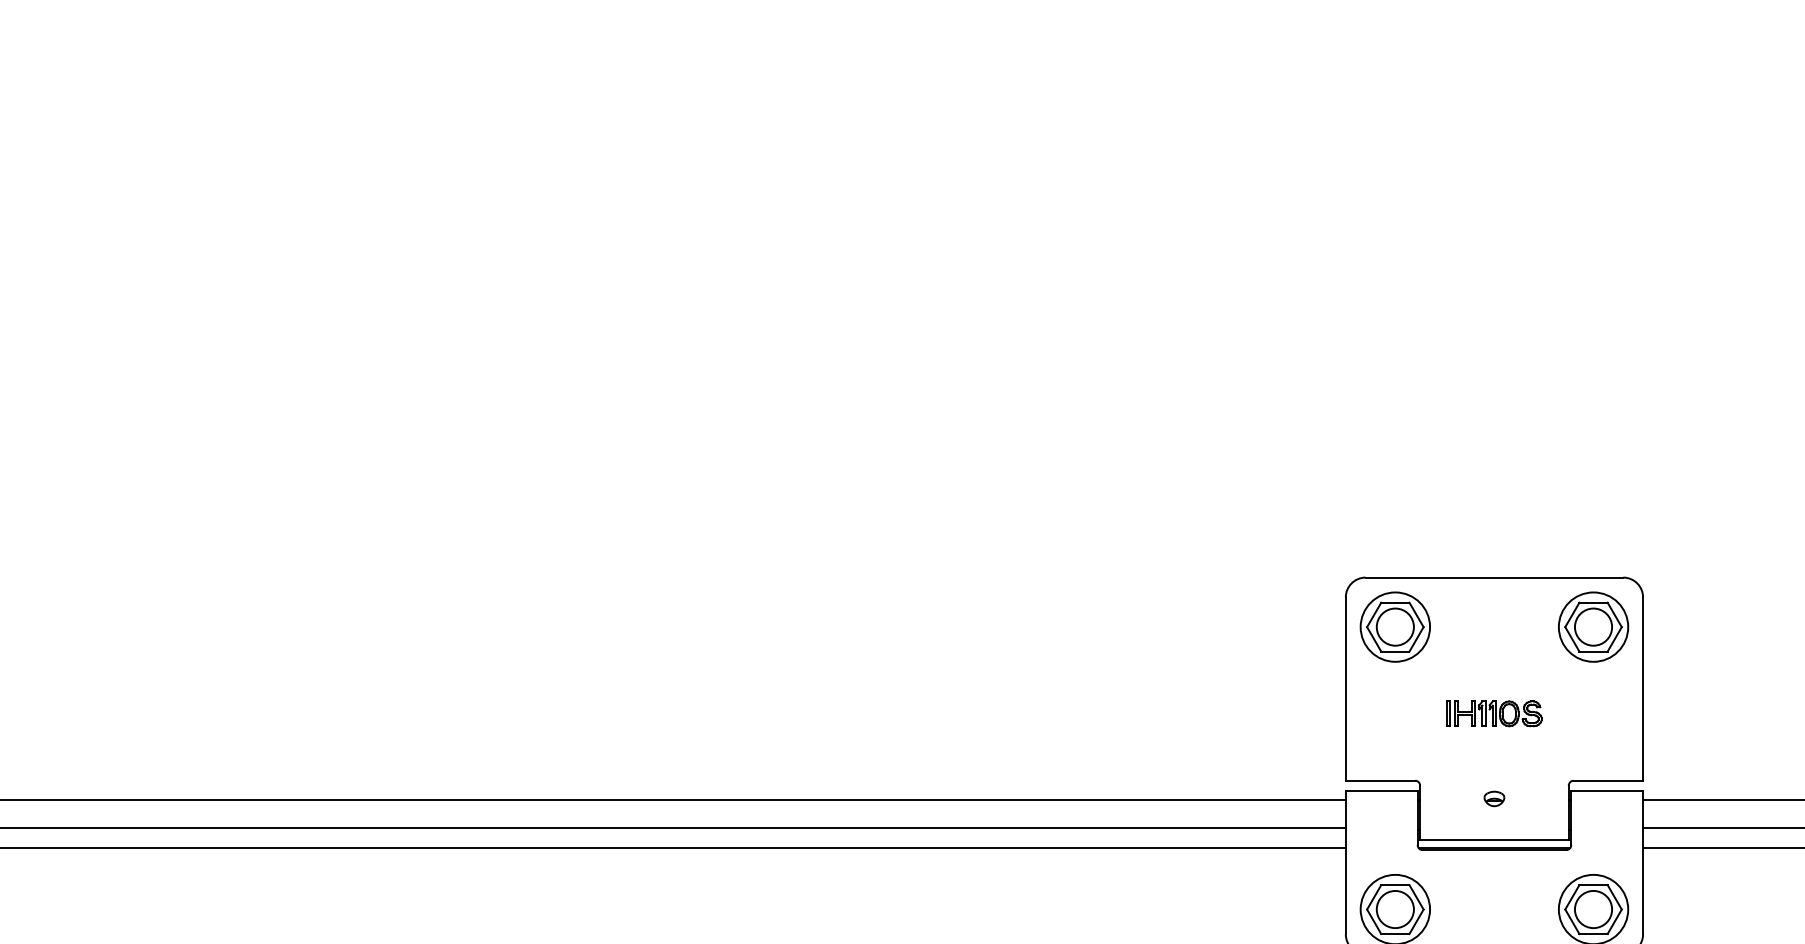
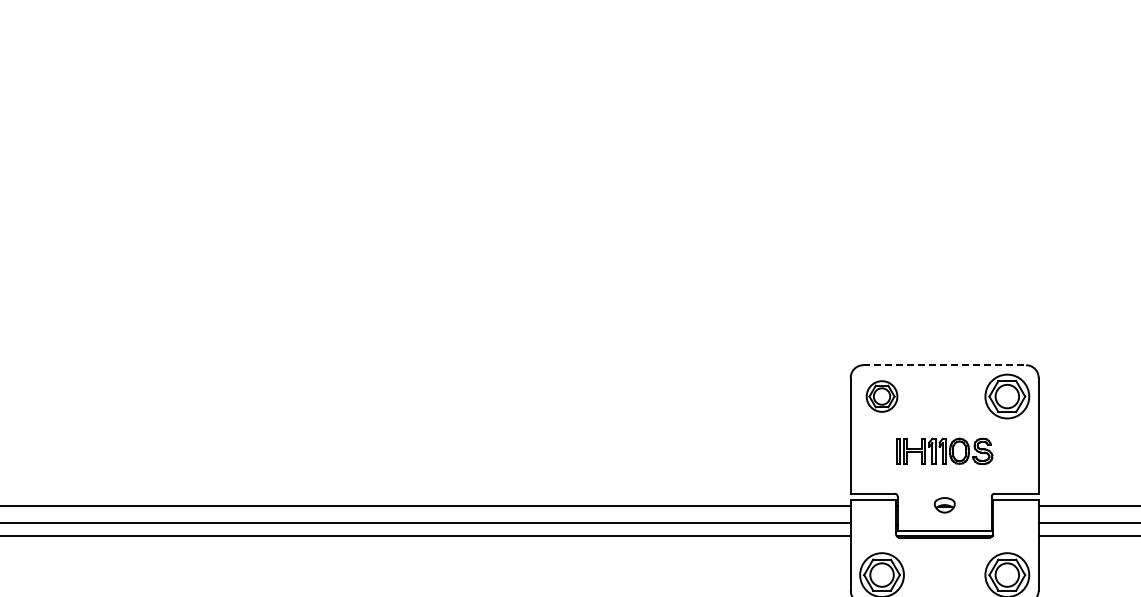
line: (1495, 577) -> (945, 365), solid -> dashed
part: (1394, 627) -> (881, 396), size x0.7
part: (1494, 714) -> (944, 451), size x1.6
part: (1494, 797) -> (944, 504), size x1.6

